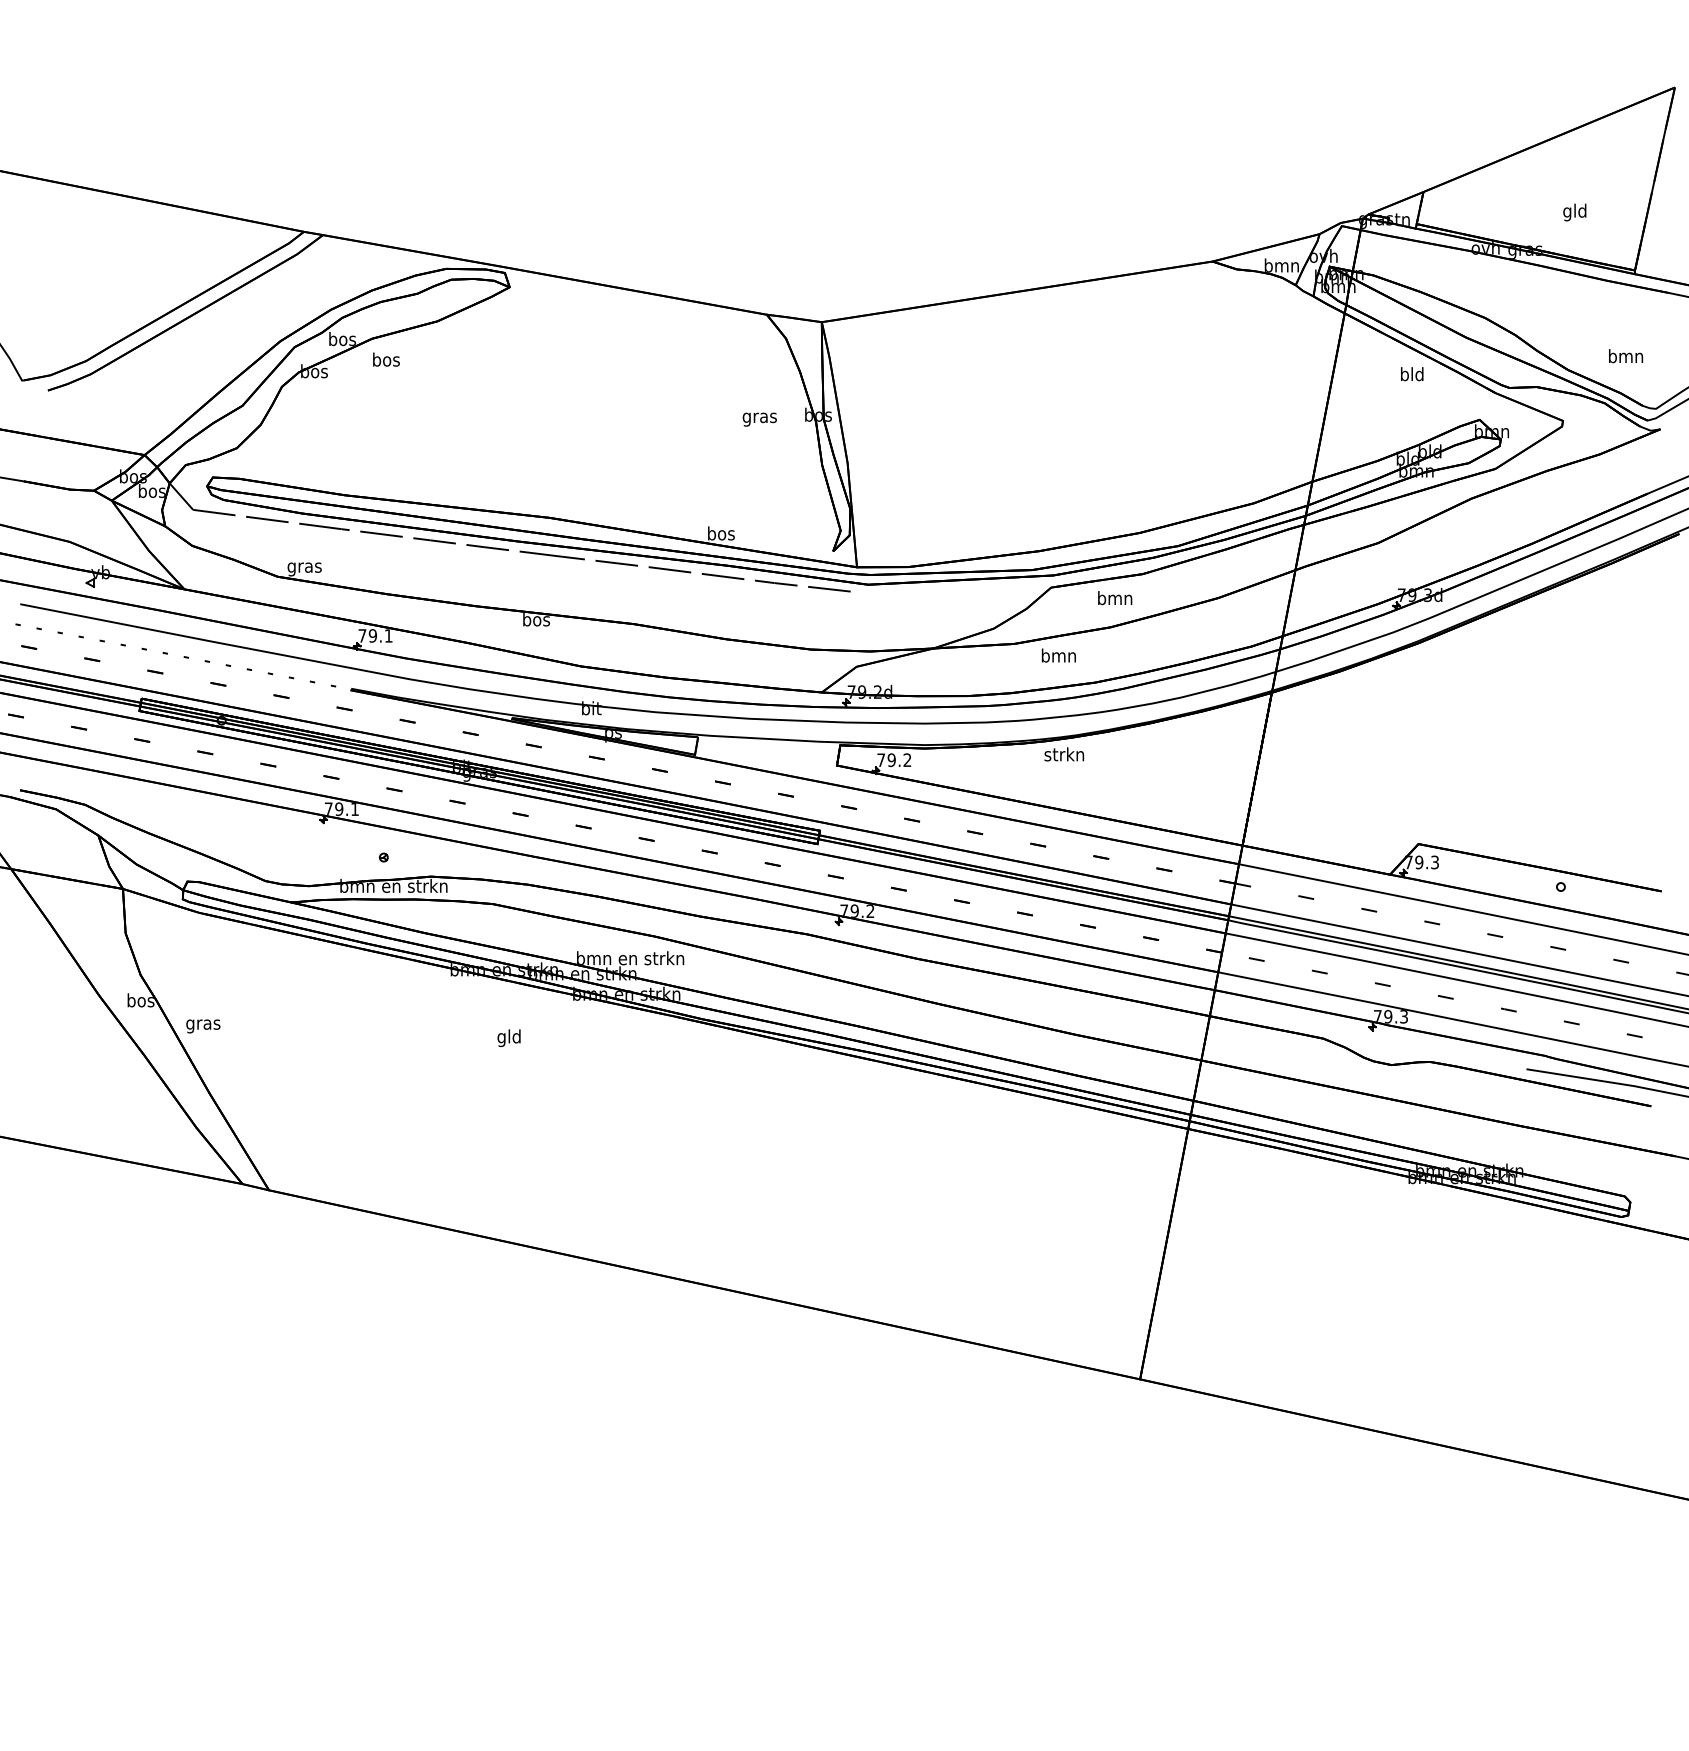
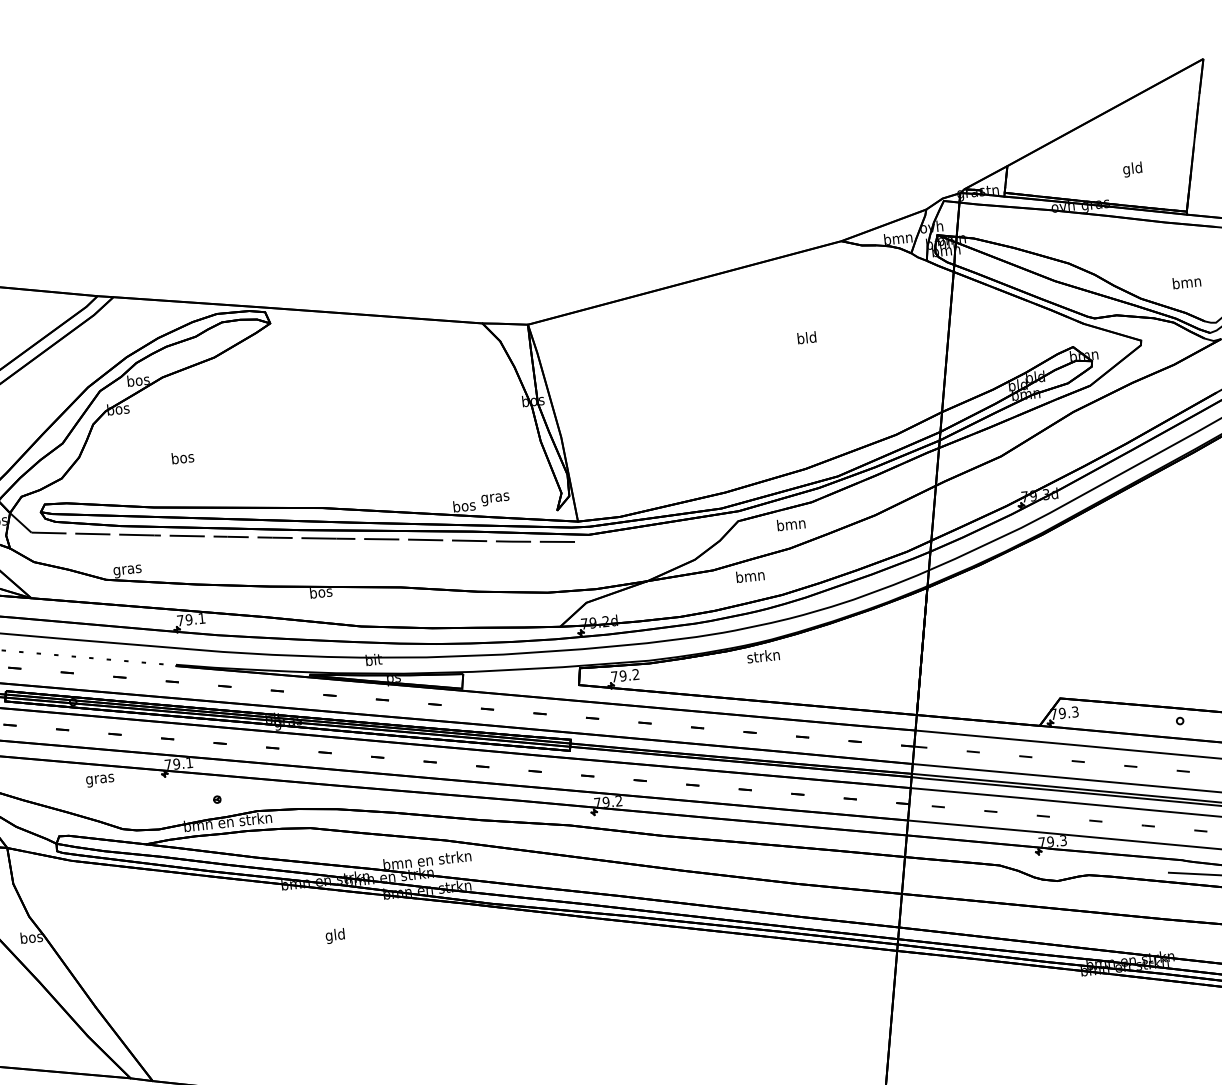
text: (386, 359) -> (182, 457), moved
text: (1412, 374) -> (807, 338), moved
text: (759, 419) -> (495, 499), moved
text: (203, 1026) -> (100, 780), moved

